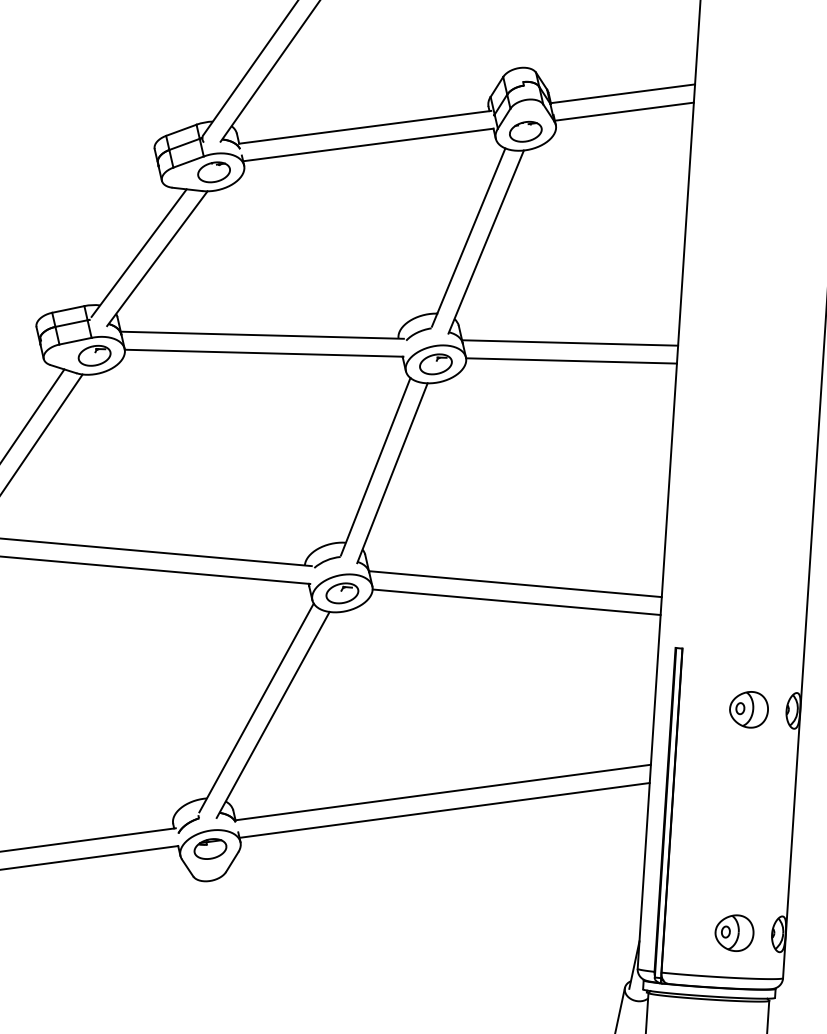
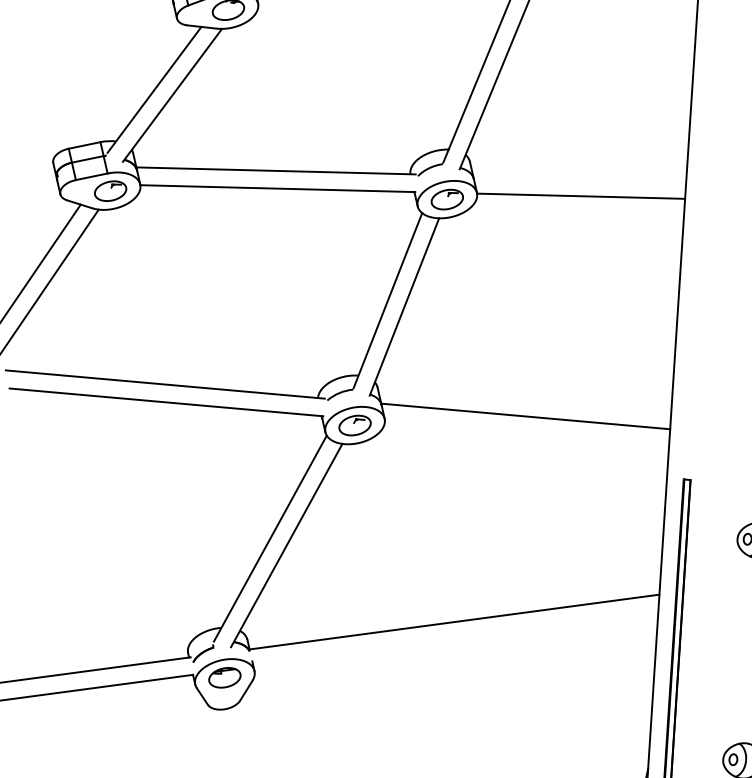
line: (570, 342) -> (580, 178), removed
line: (516, 602) -> (526, 434), removed
line: (444, 810) -> (455, 639), removed

